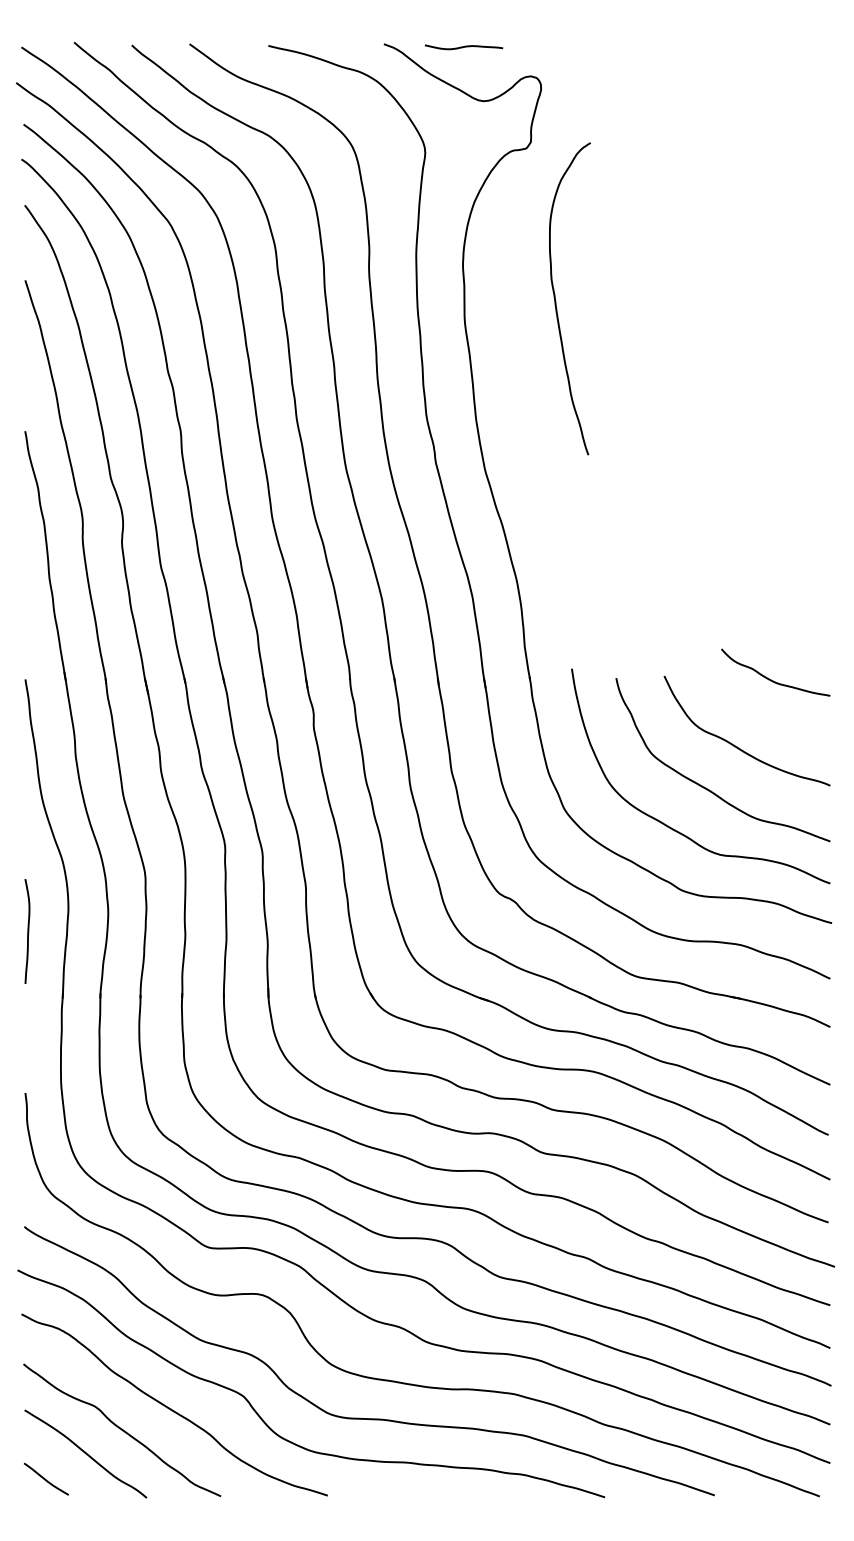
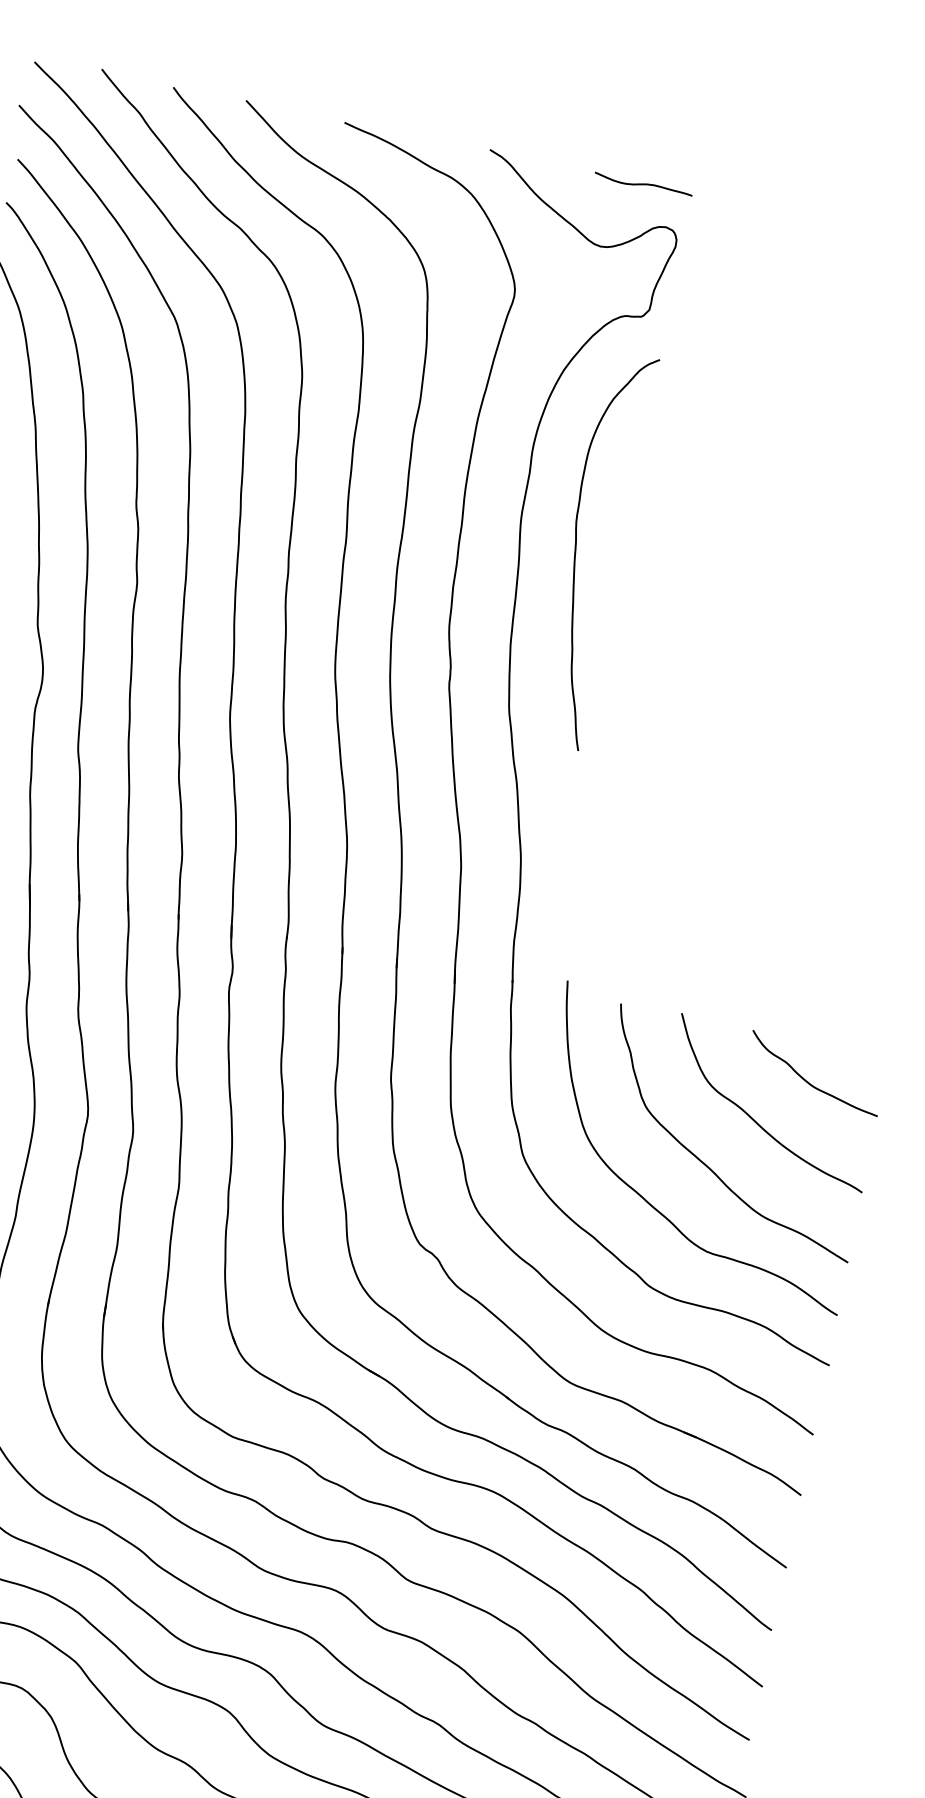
curve: (464, 47) -> (644, 185), moved
curve: (556, 300) -> (577, 548), moved
curve: (771, 679) -> (808, 1081), moved

